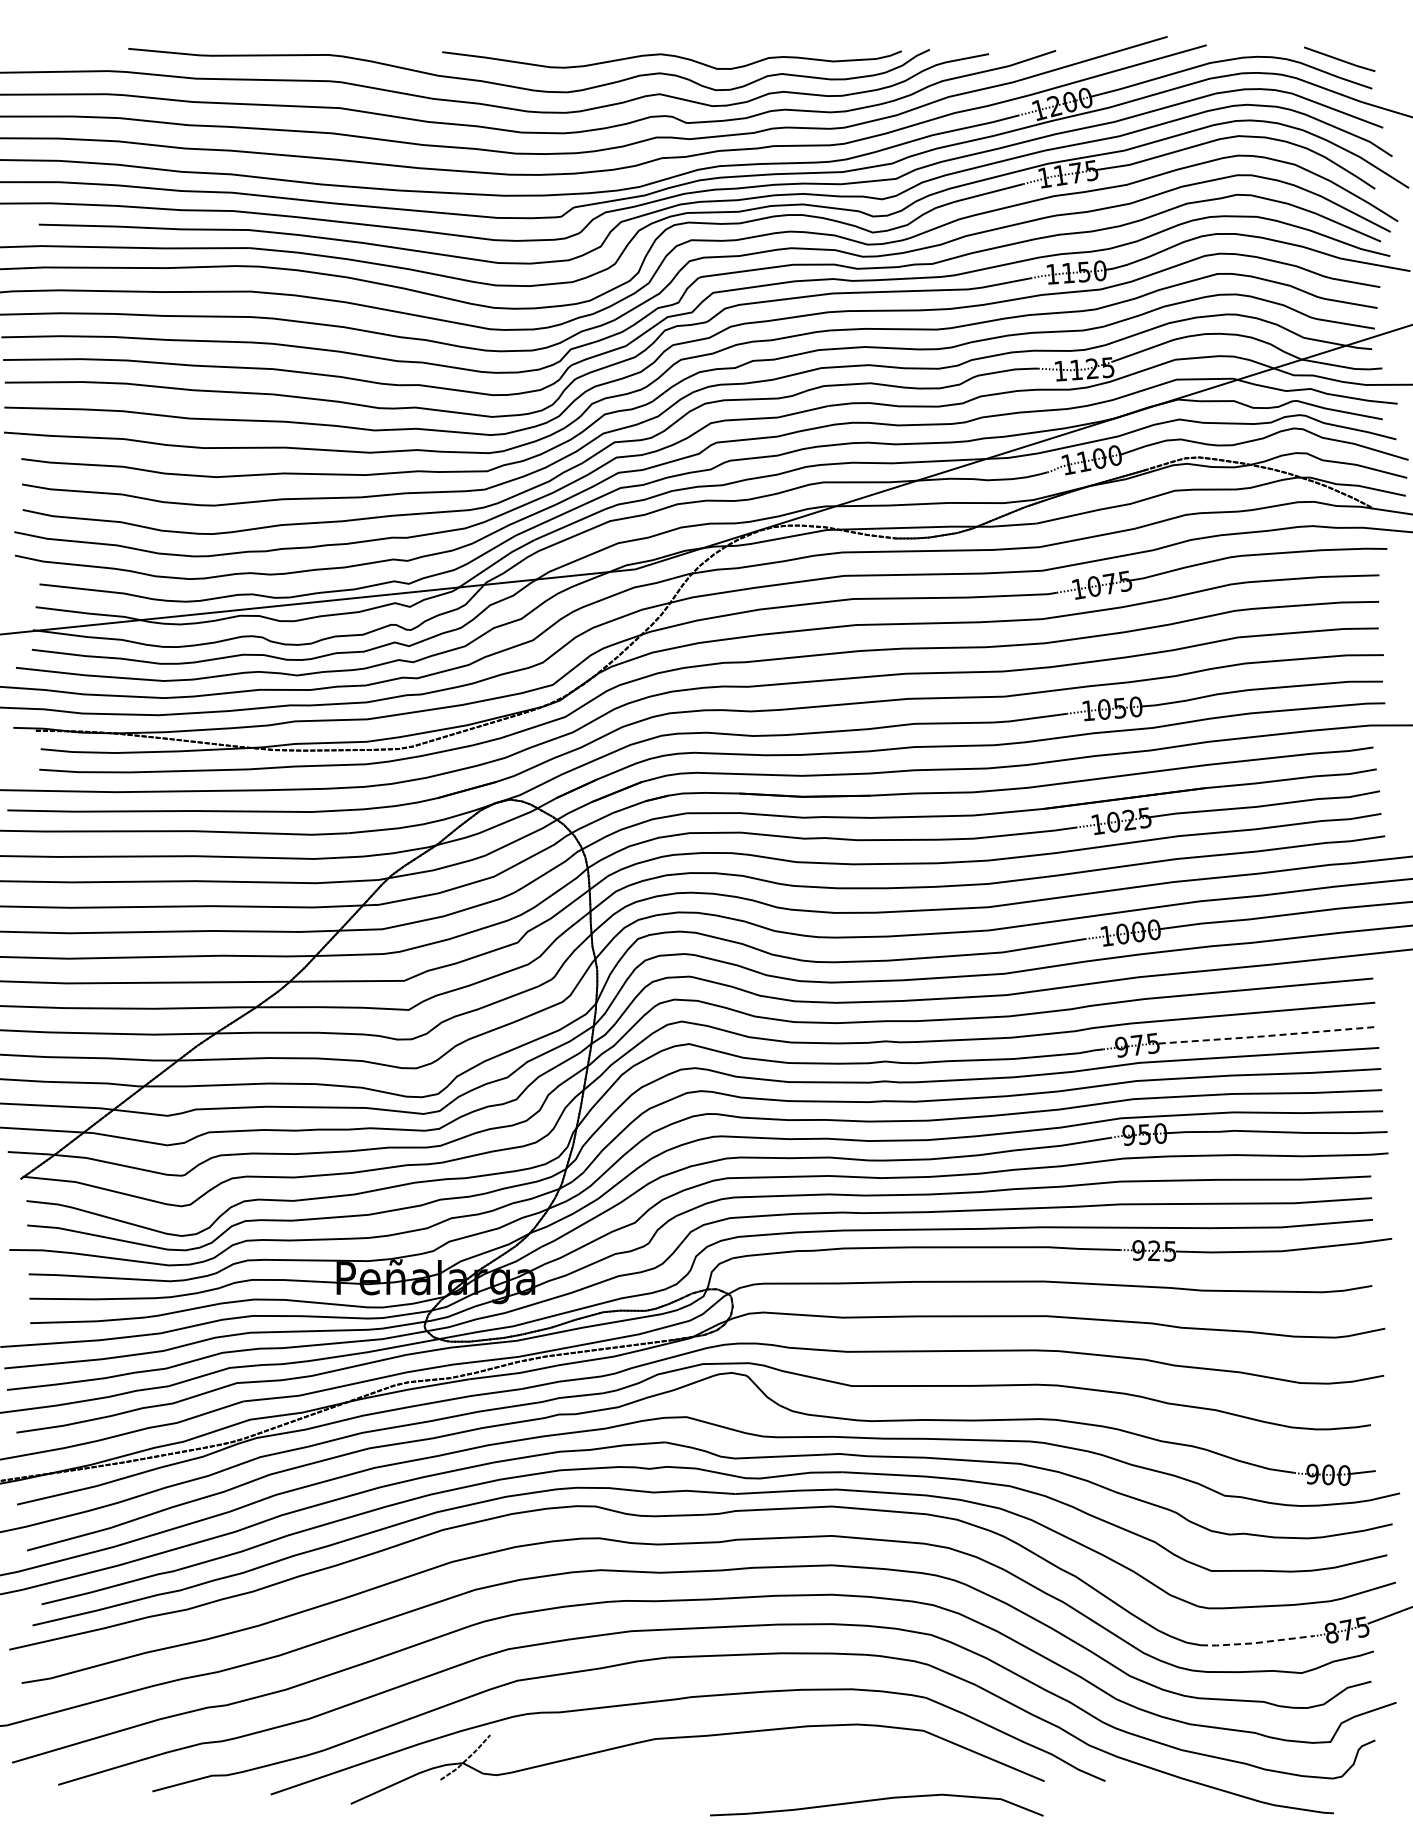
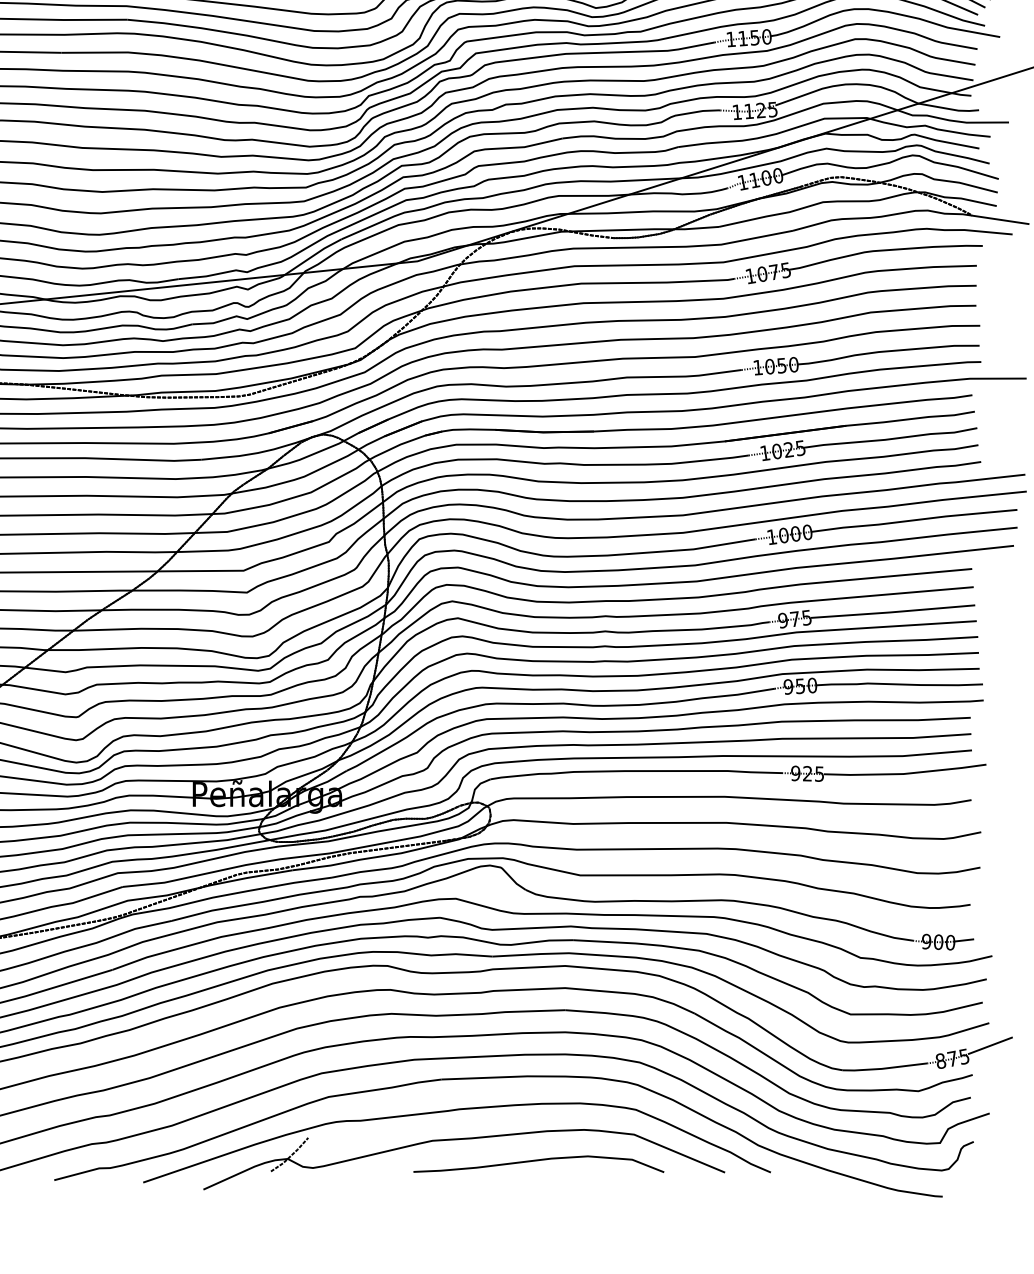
line: (1267, 1036) -> (892, 612), dashed -> solid
line: (1255, 1643) -> (883, 1068), dashed -> solid
curve: (876, 1800) -> (538, 1160), moved

